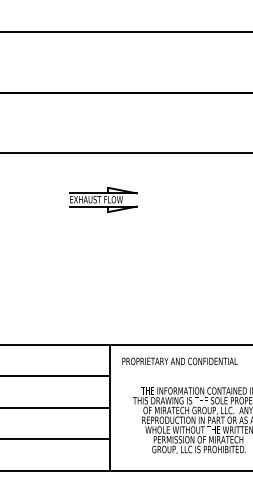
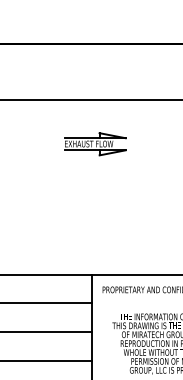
part: (103, 199) -> (95, 143), moved

